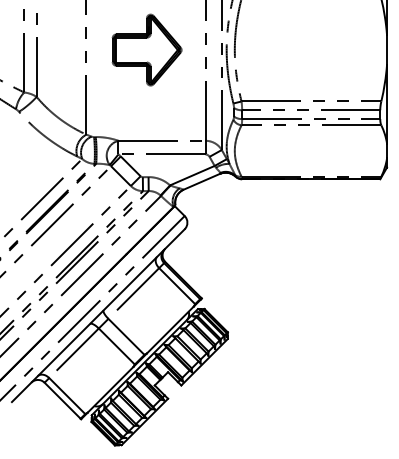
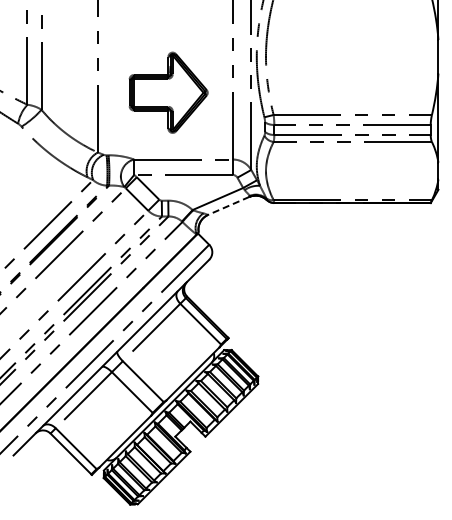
part: (146, 49) -> (168, 92), moved
line: (201, 181) -> (228, 205), solid -> dashed

